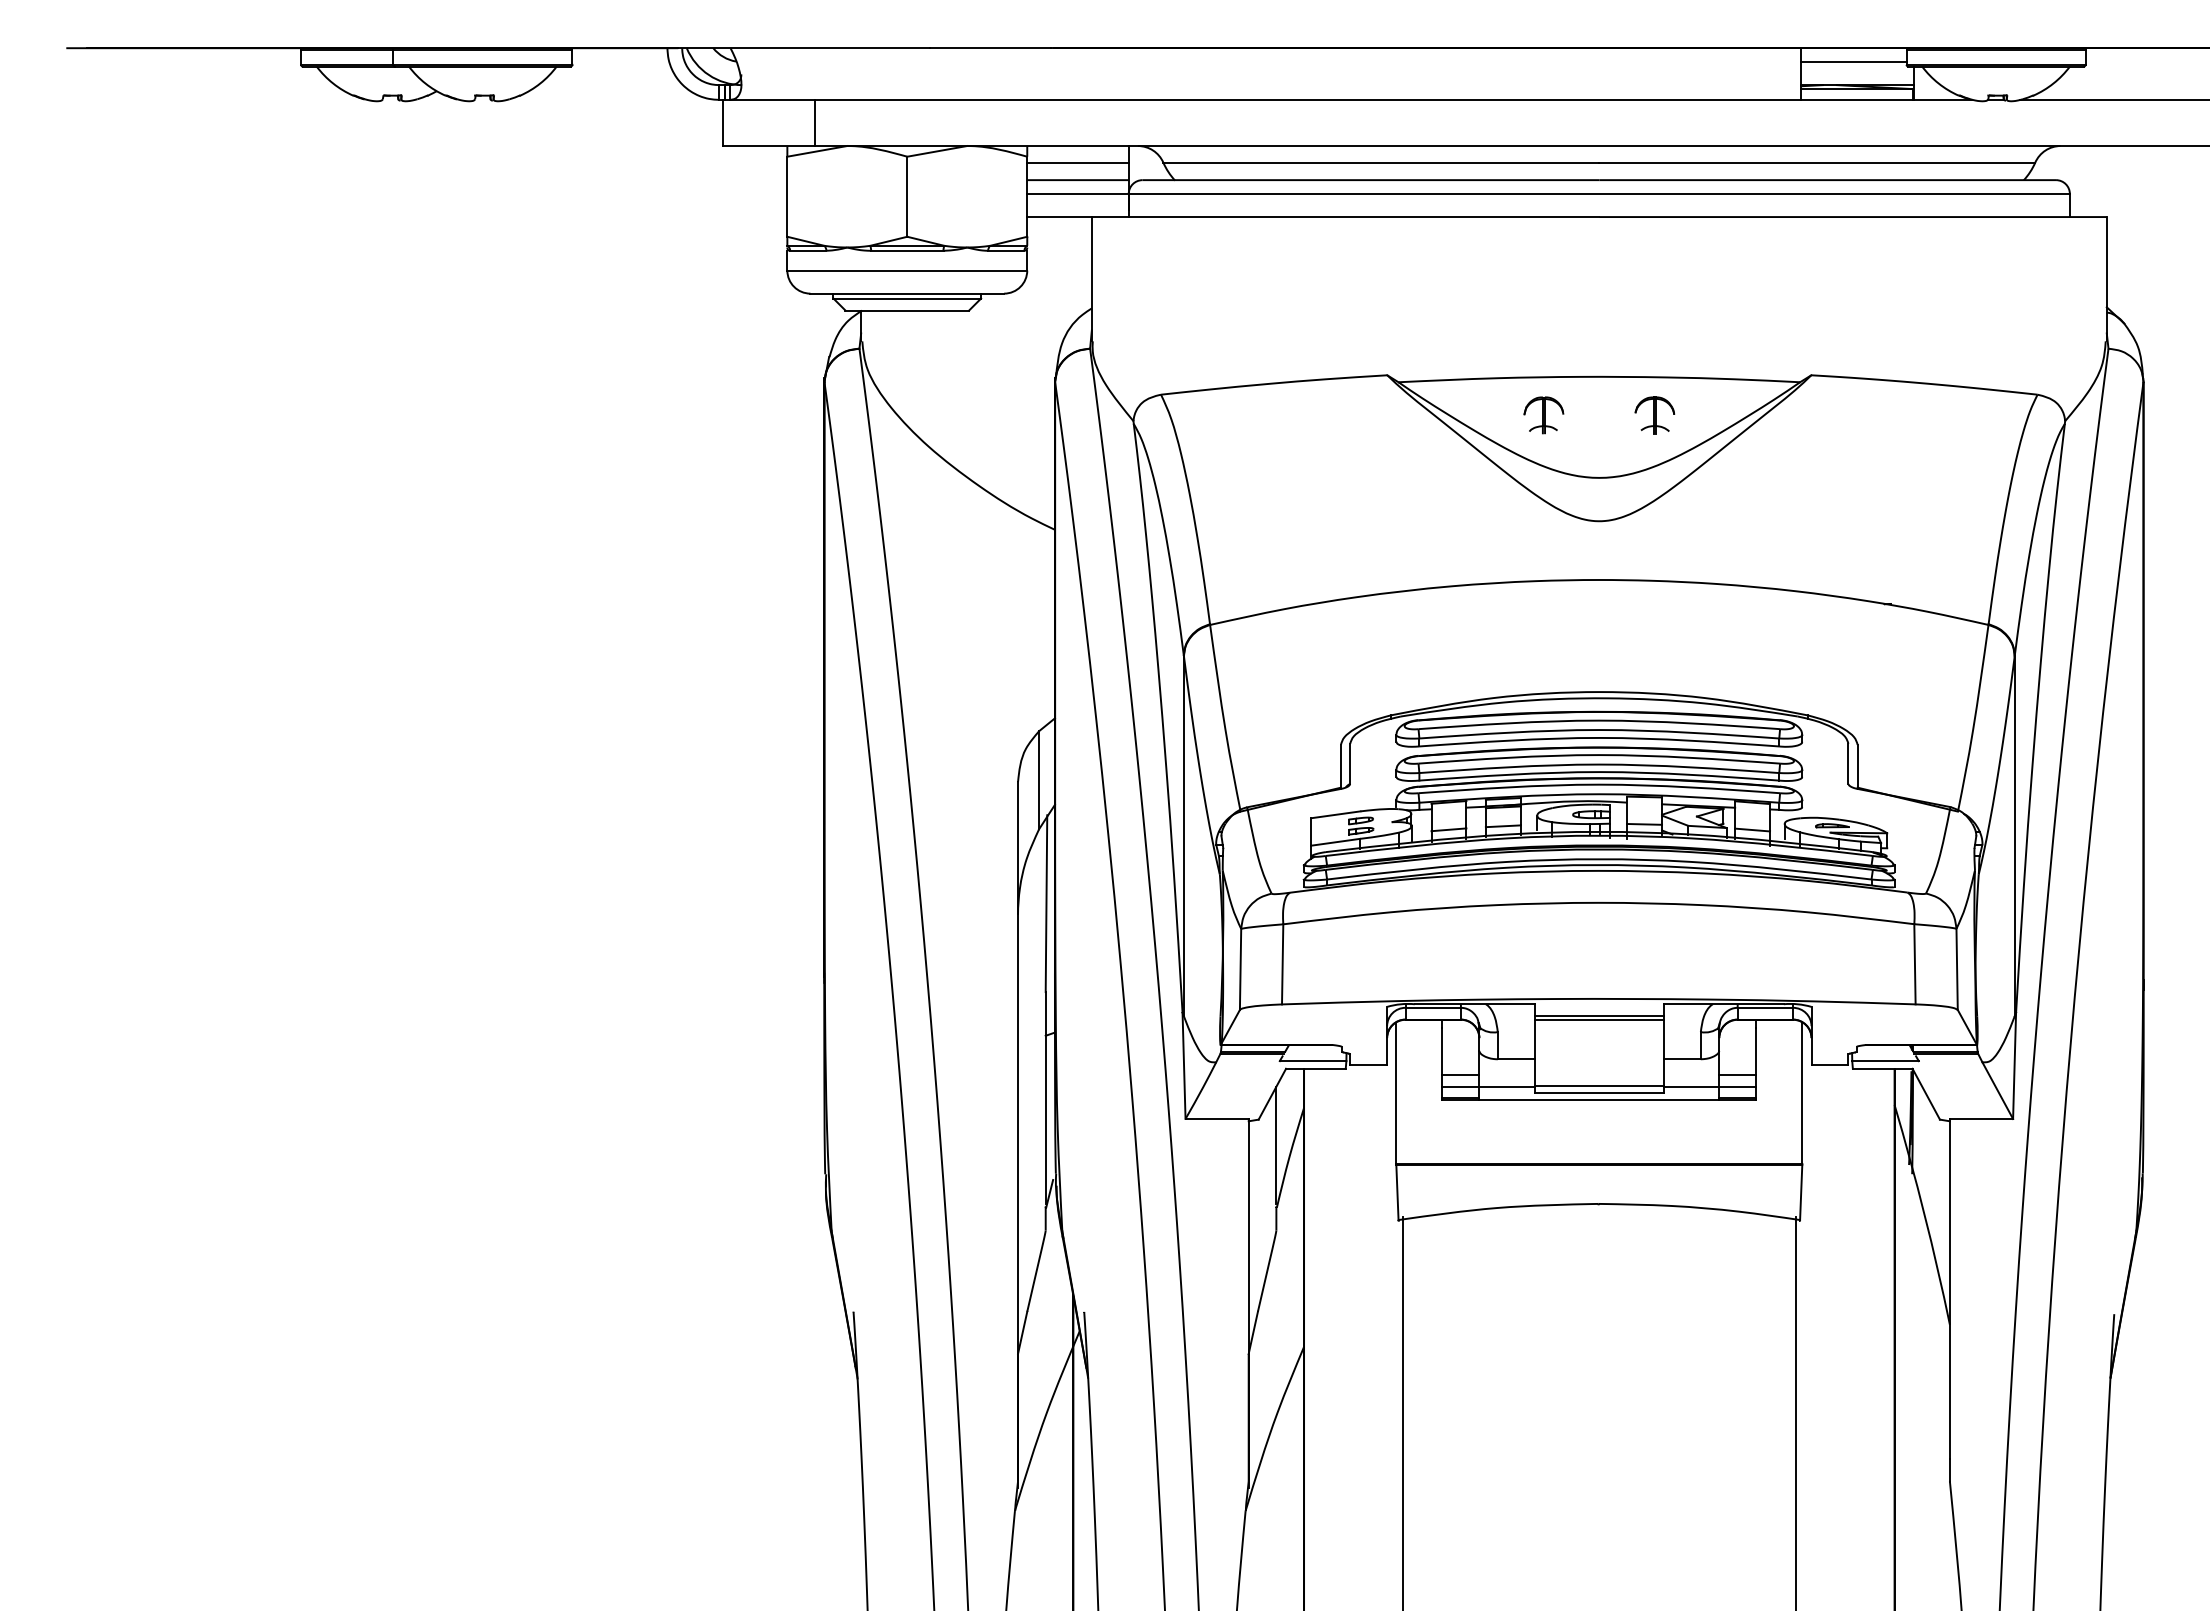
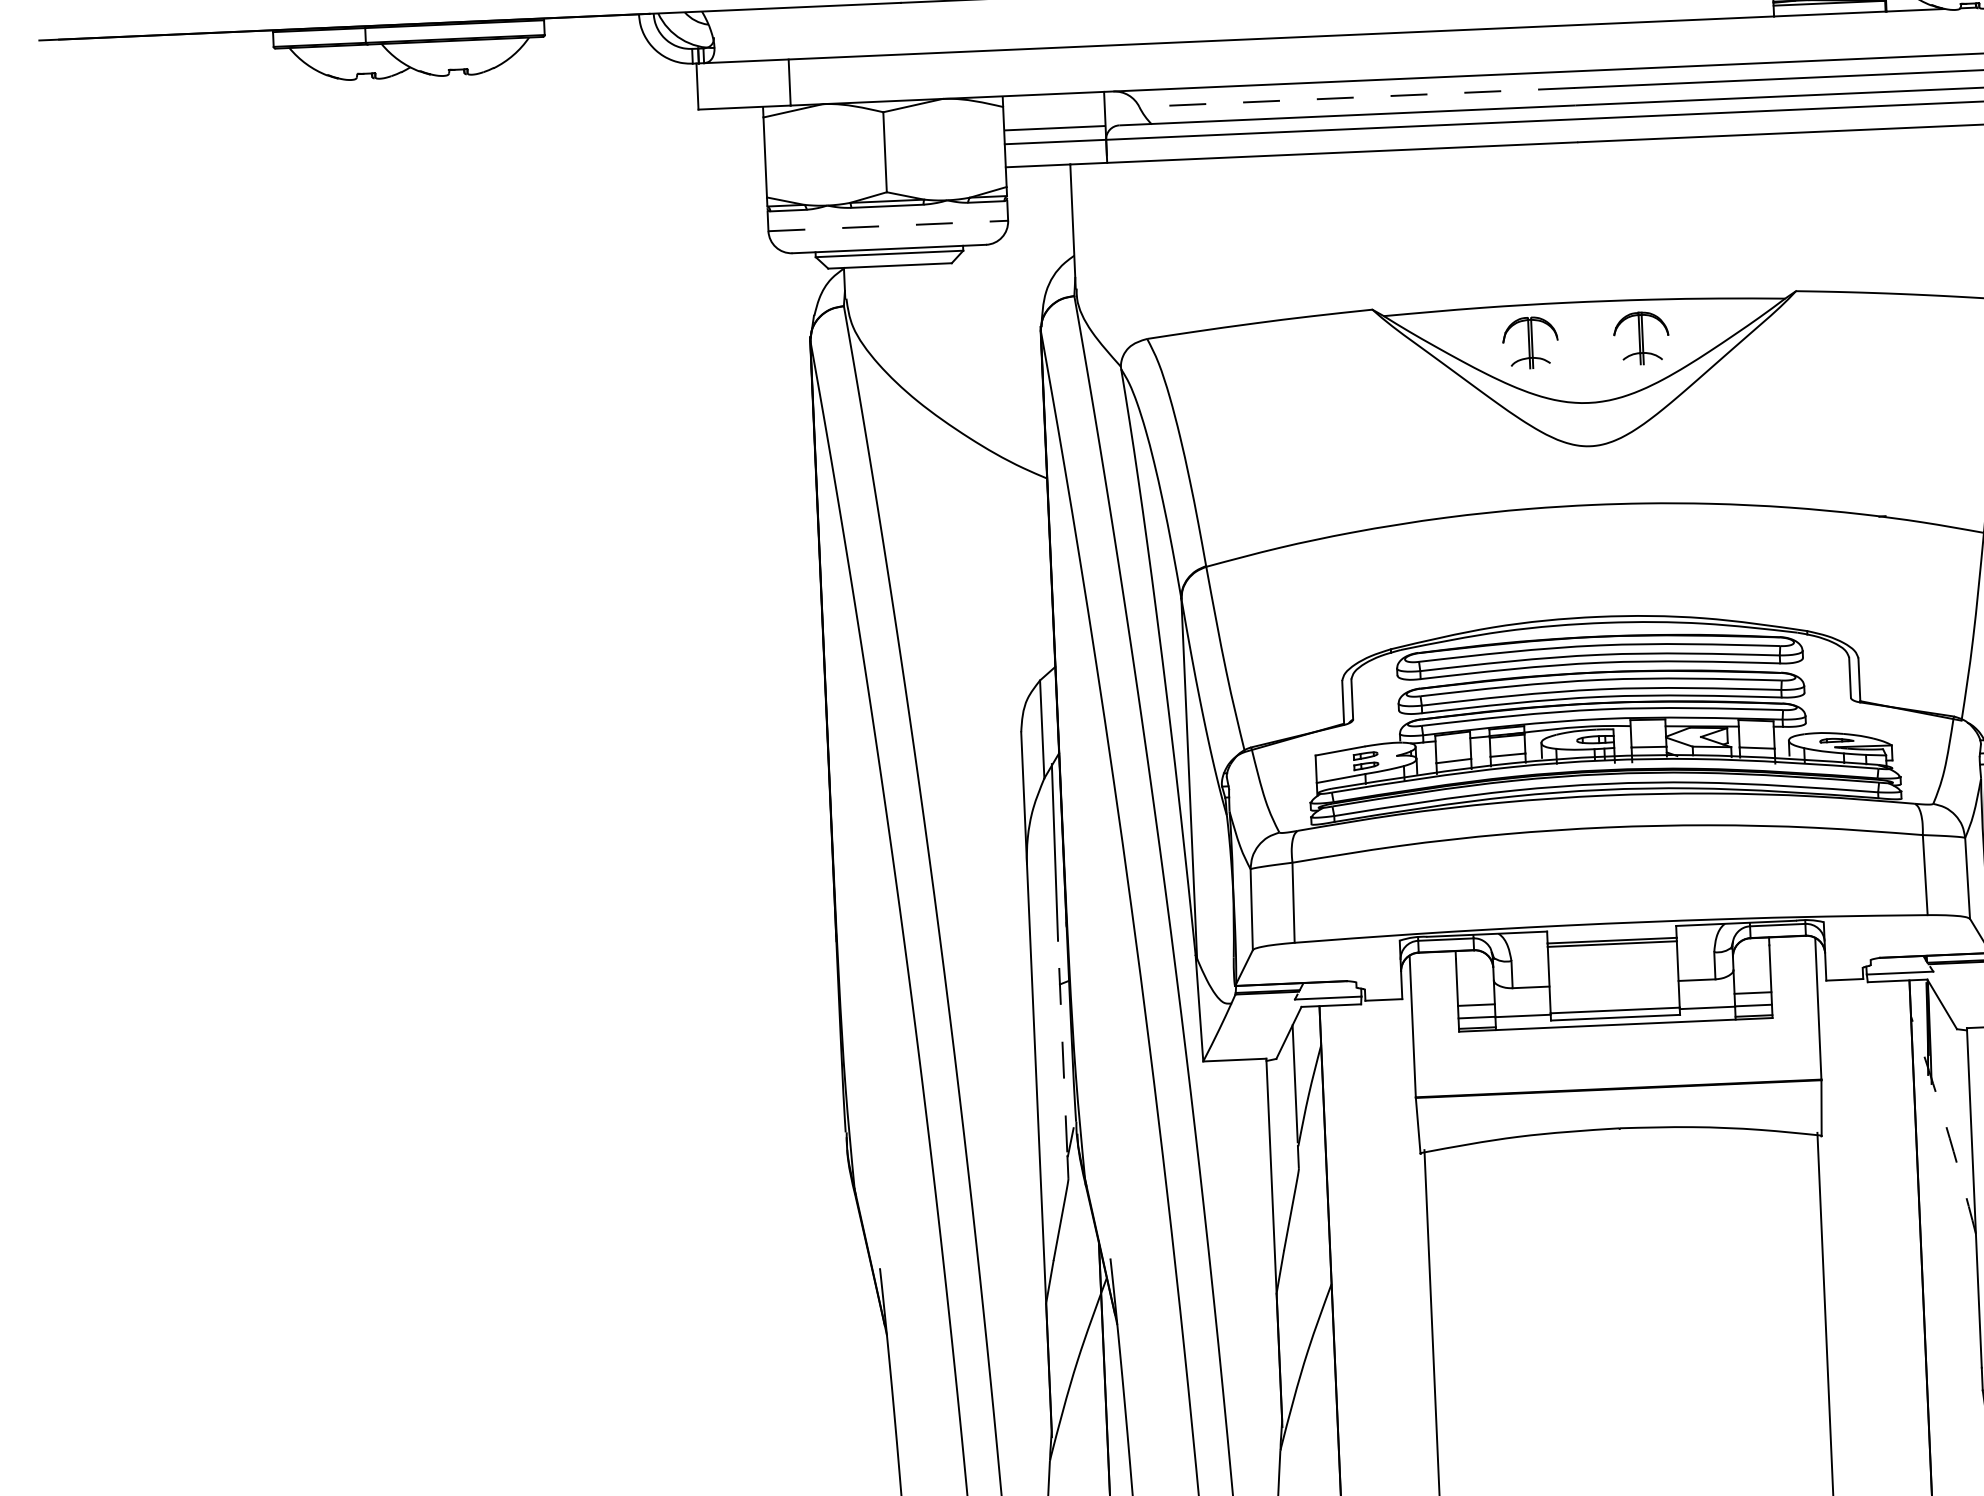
line: (1077, 162) -> (1053, 110), removed
line: (1381, 162) -> (1357, 97), solid -> dashed
line: (907, 270) -> (888, 225), solid -> dashed
part: (1543, 415) -> (1530, 343), size x1.4
part: (1654, 415) -> (1641, 338), size x1.4
line: (1045, 1097) -> (1062, 1046), solid -> dashed
arc: (1924, 1214) -> (1945, 1124), solid -> dashed

